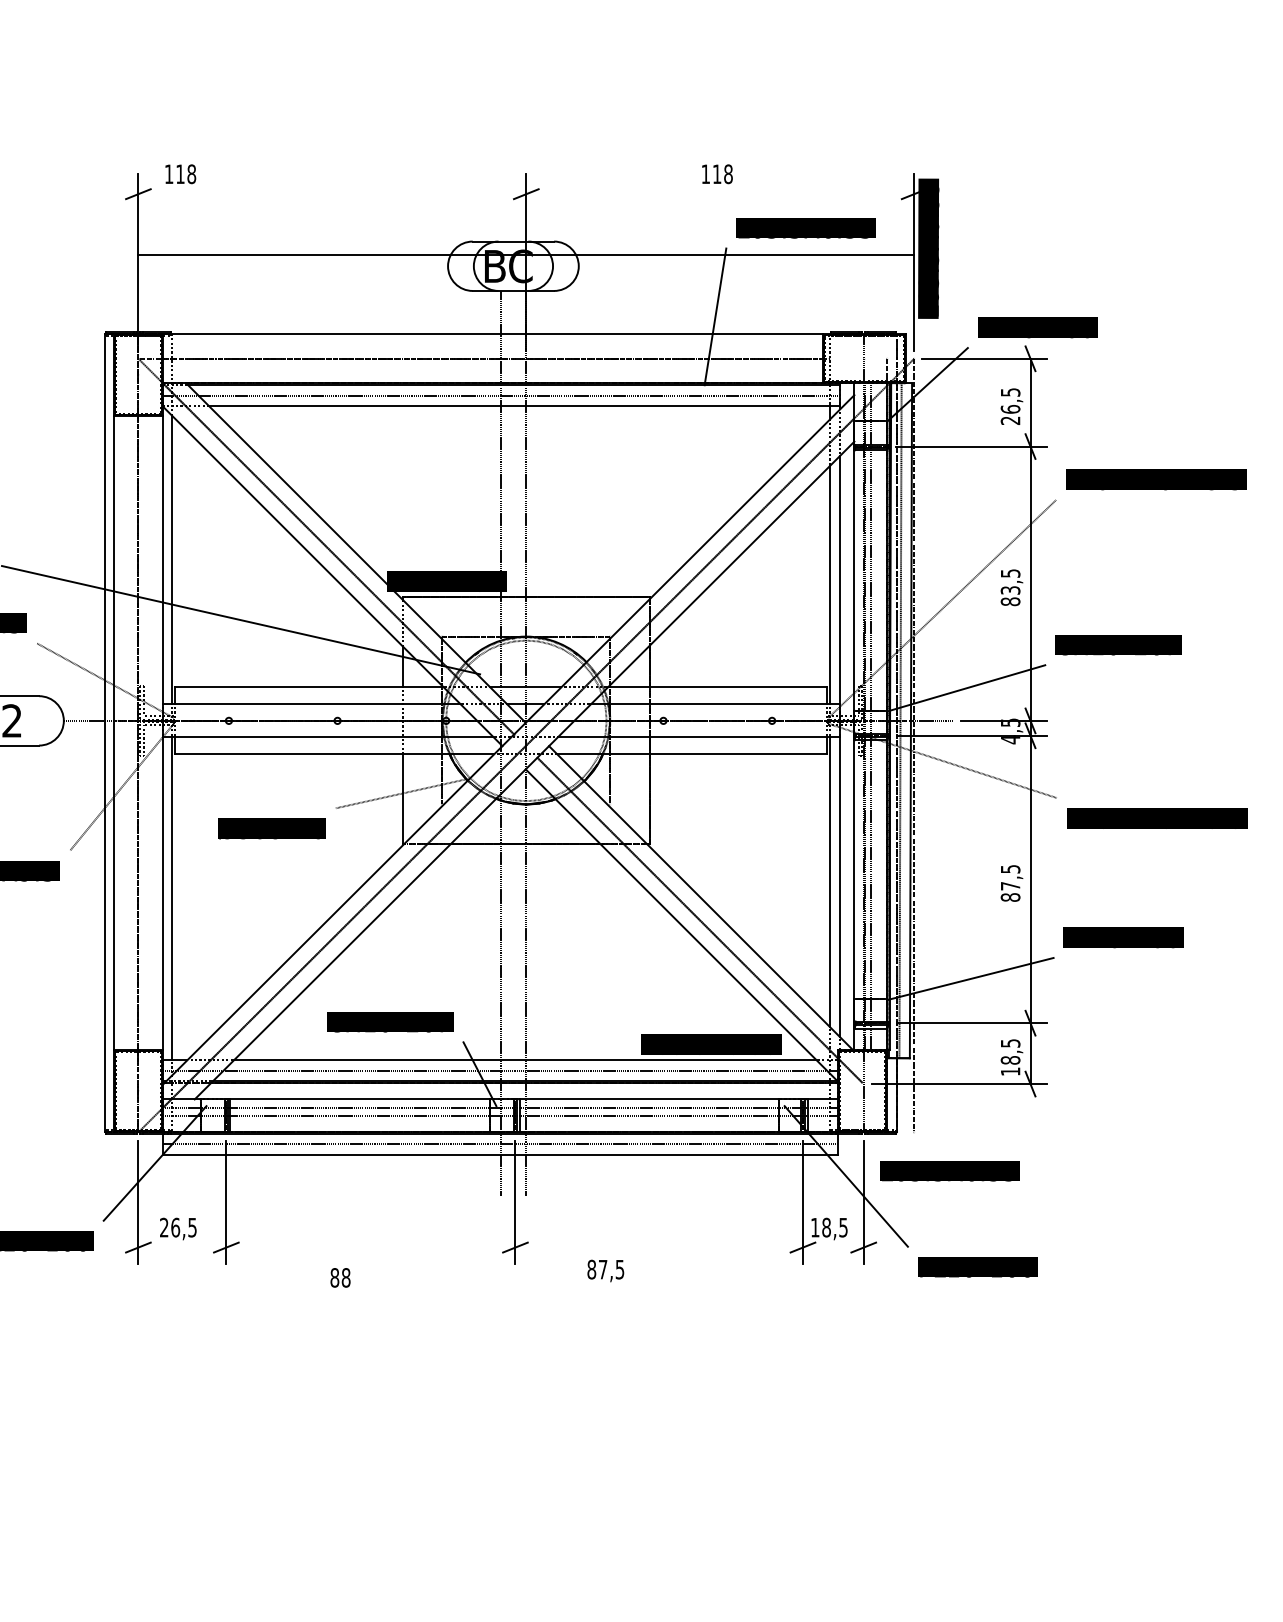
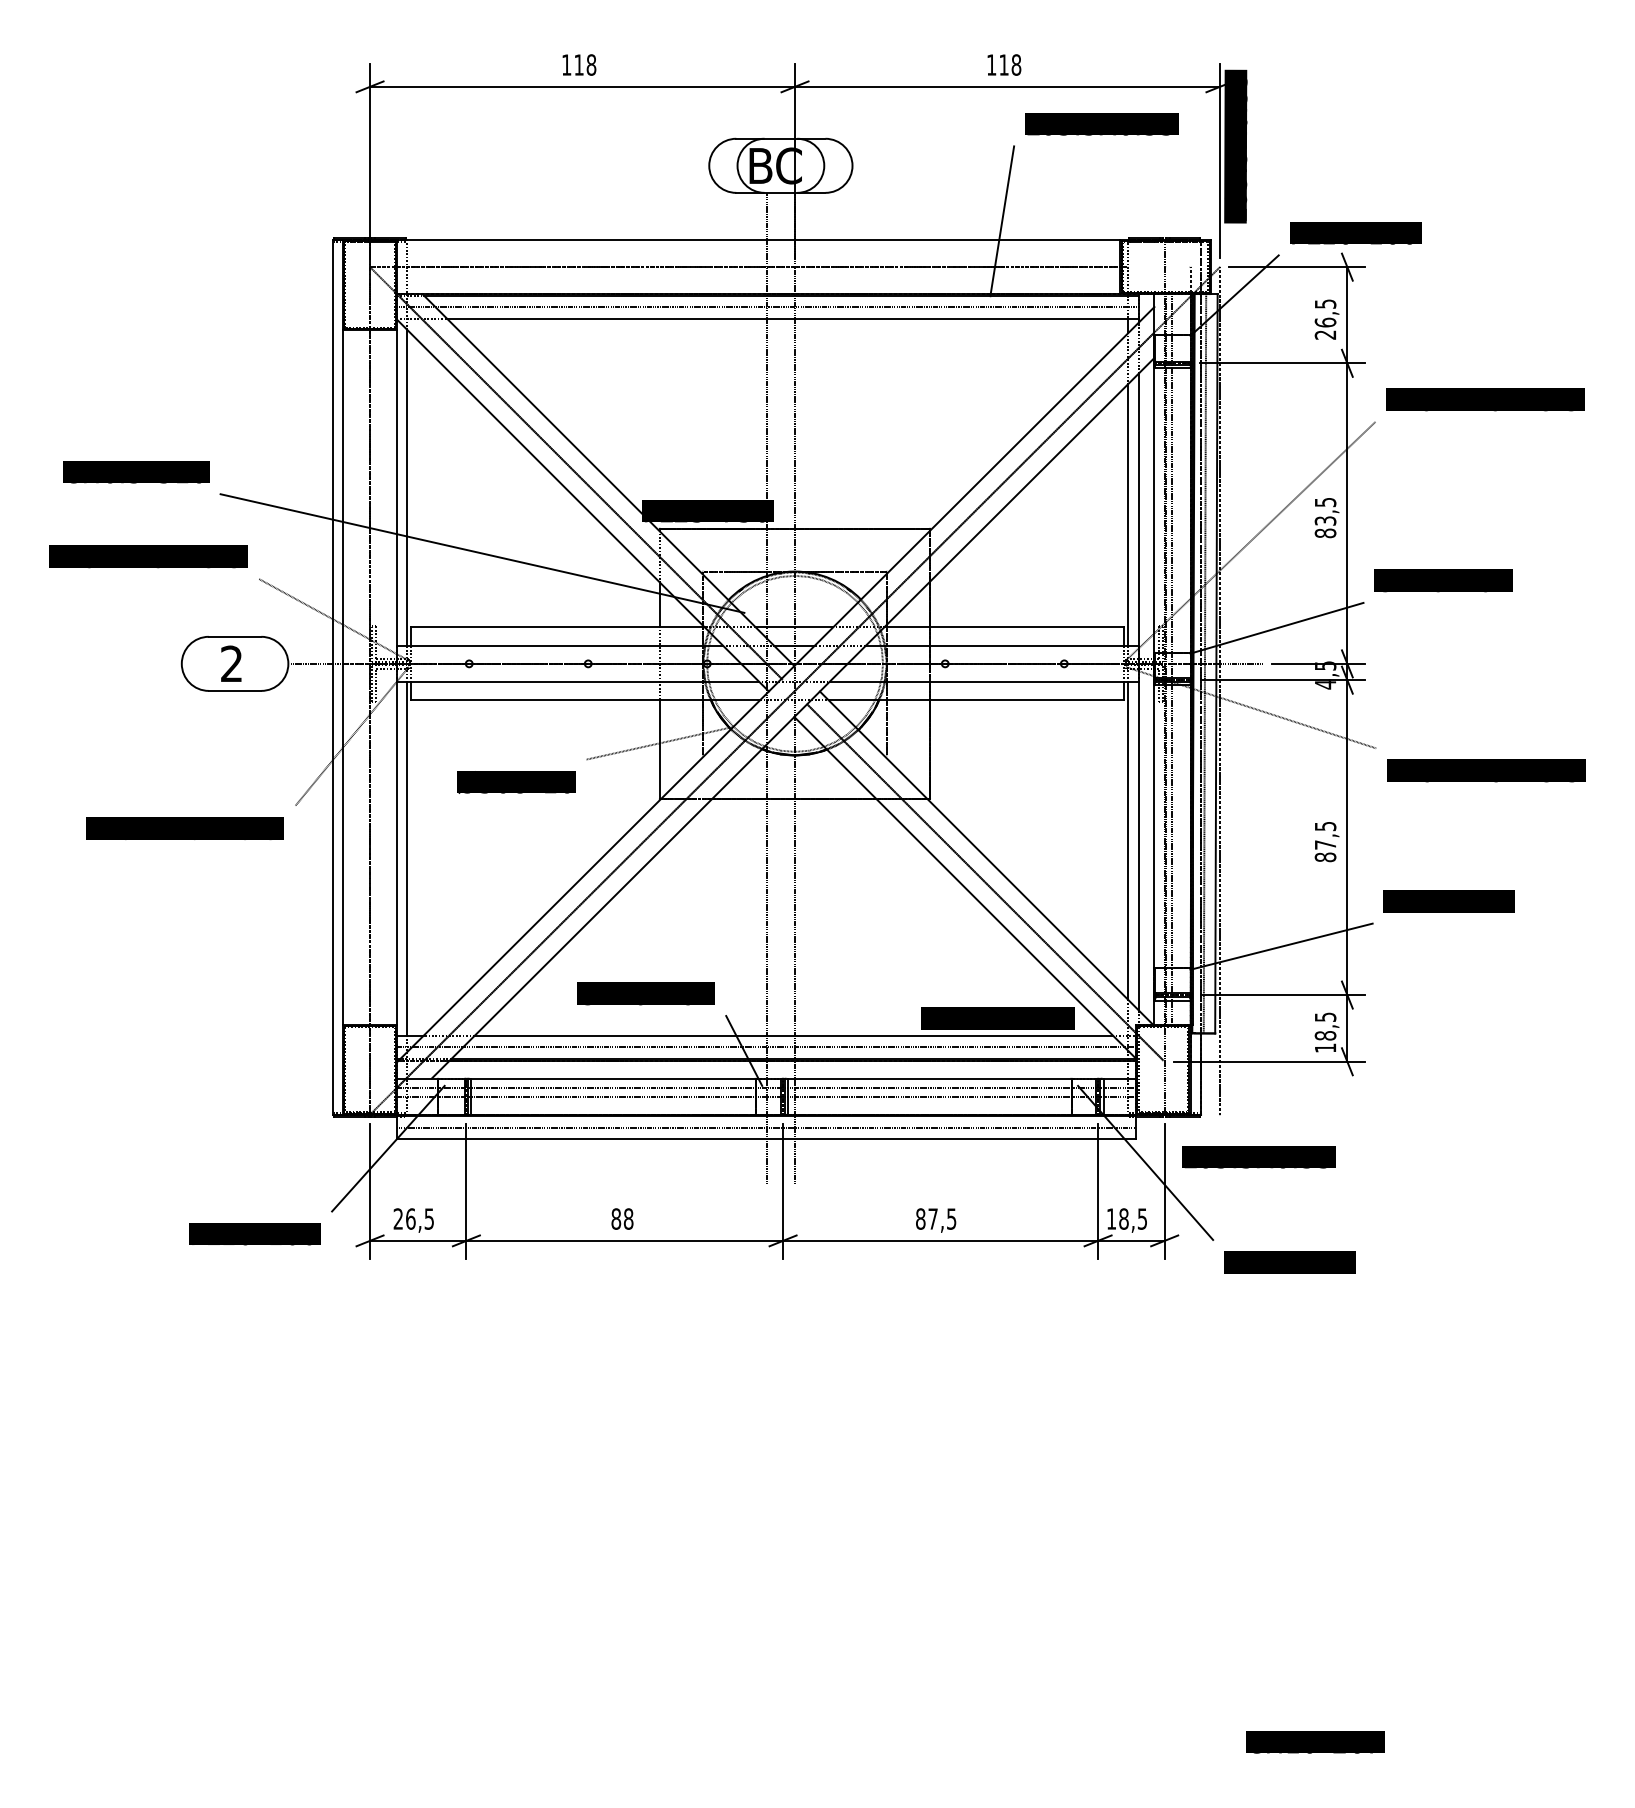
text: (180, 173) -> (579, 64), moved
line: (525, 255) -> (794, 86), moved
line: (501, 1247) -> (767, 1240), added
text: (606, 1270) -> (936, 1220), moved
text: (340, 1277) -> (622, 1218), moved

